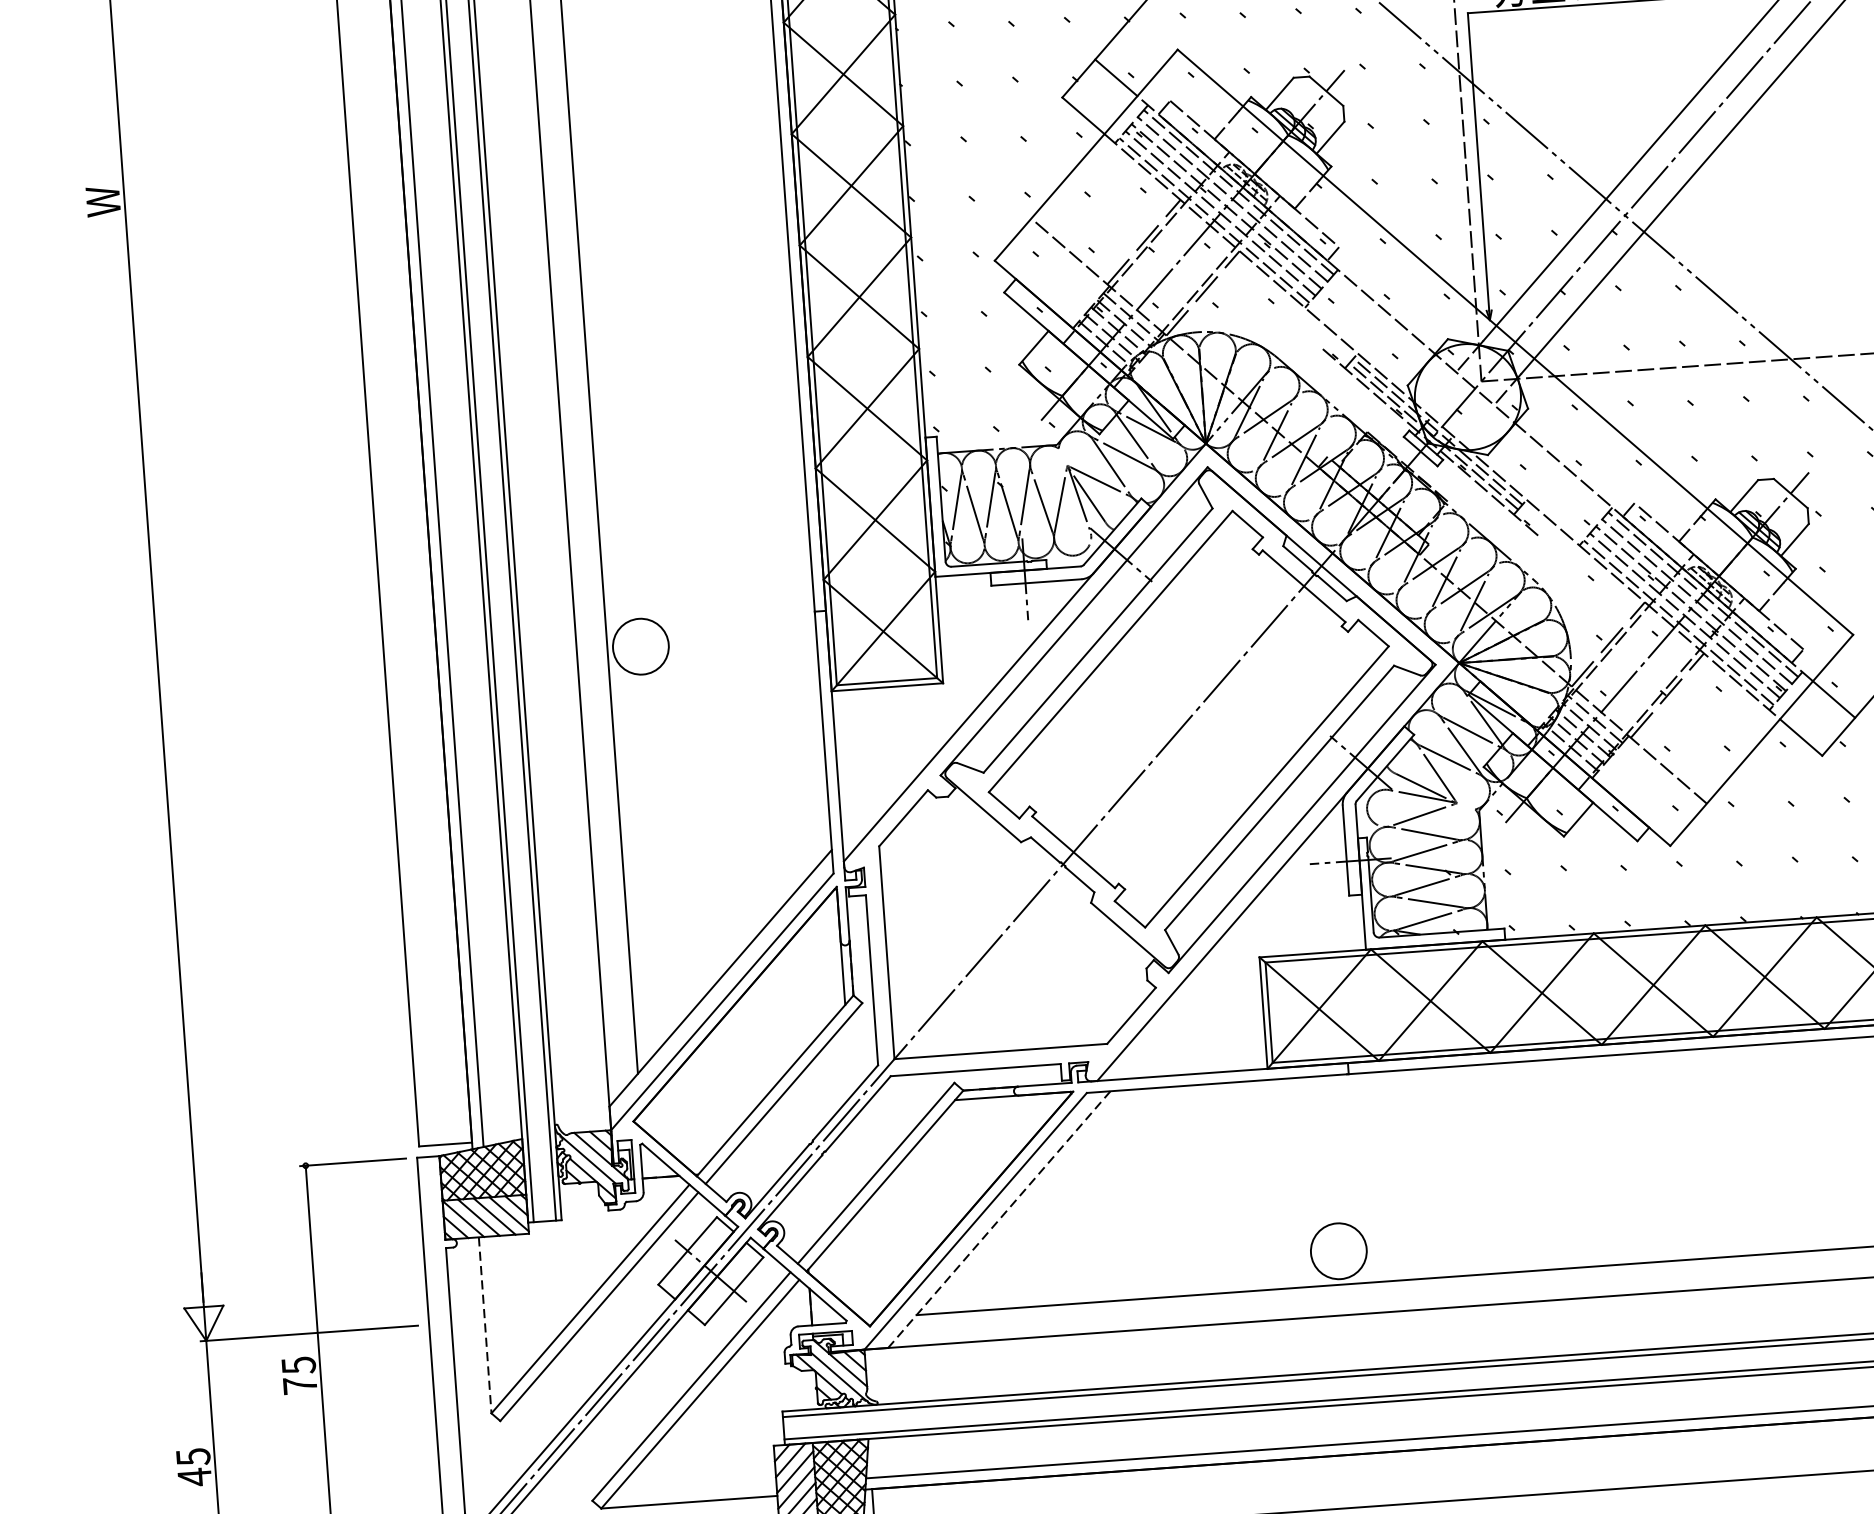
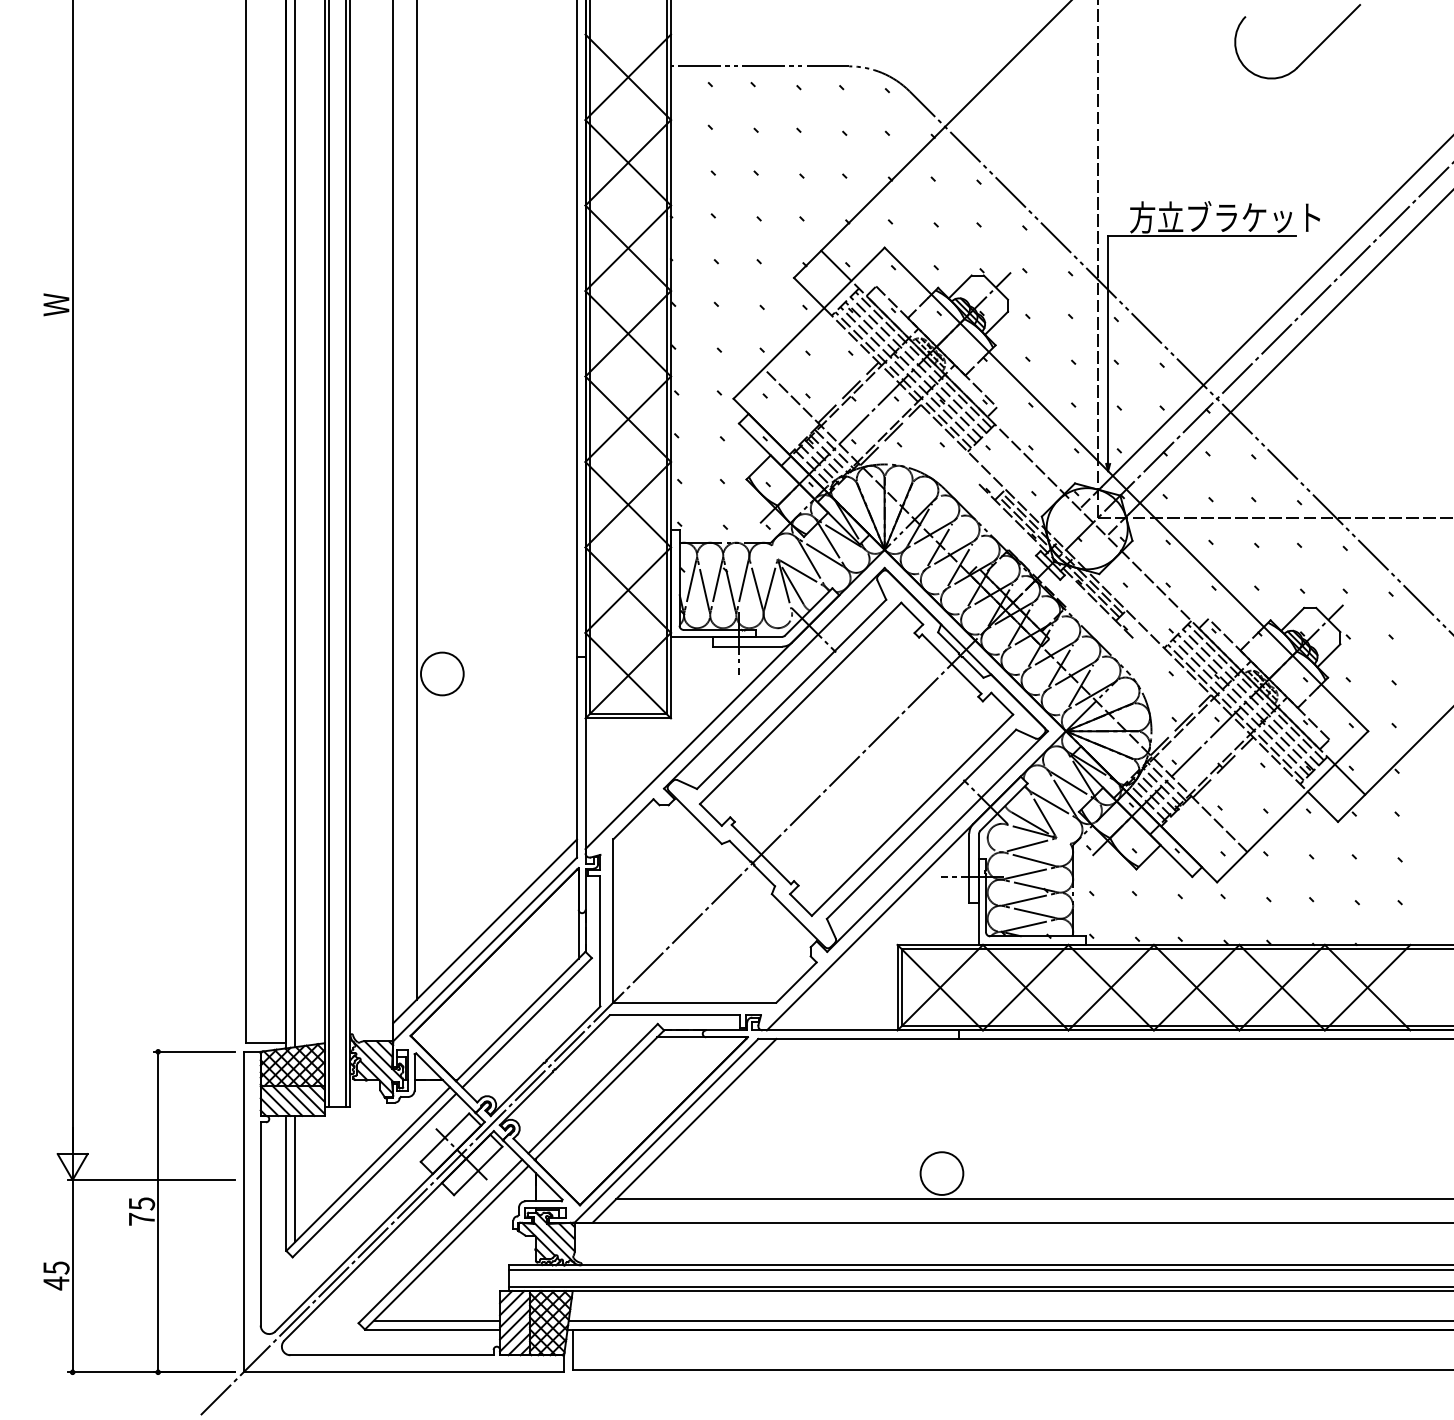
line: (999, 1219) -> (684, 1130), dashed -> solid
line: (495, 1318) -> (294, 1178), added
line: (485, 1325) -> (286, 1183), dashed -> solid
line: (693, 1491) -> (436, 1321), added

